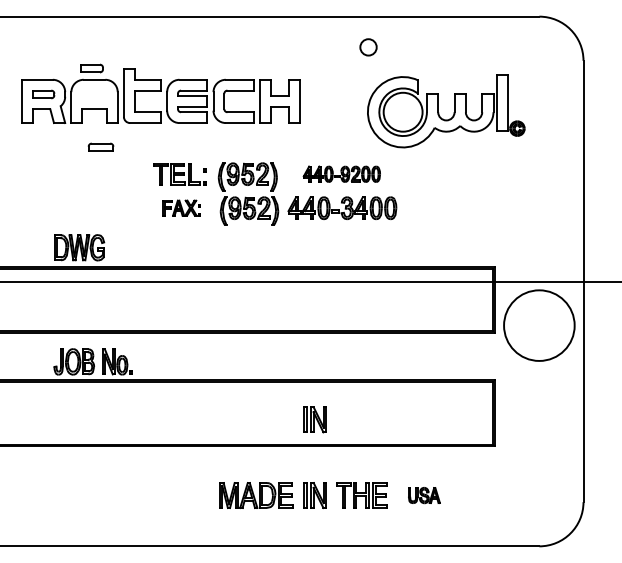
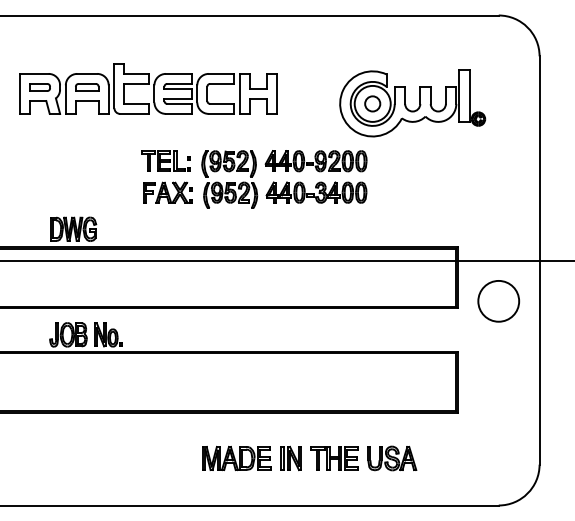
circle: (368, 46) -> (372, 103), moved
part: (91, 68) -> (84, 63), removed
part: (101, 147) -> (87, 87), moved
part: (341, 174) -> (315, 161), size x1.43
part: (181, 207) -> (167, 192), size x1.43
circle: (539, 324) -> (498, 300), size x0.62
part: (314, 419) -> (290, 388), removed
part: (424, 495) -> (392, 458), size x1.67

